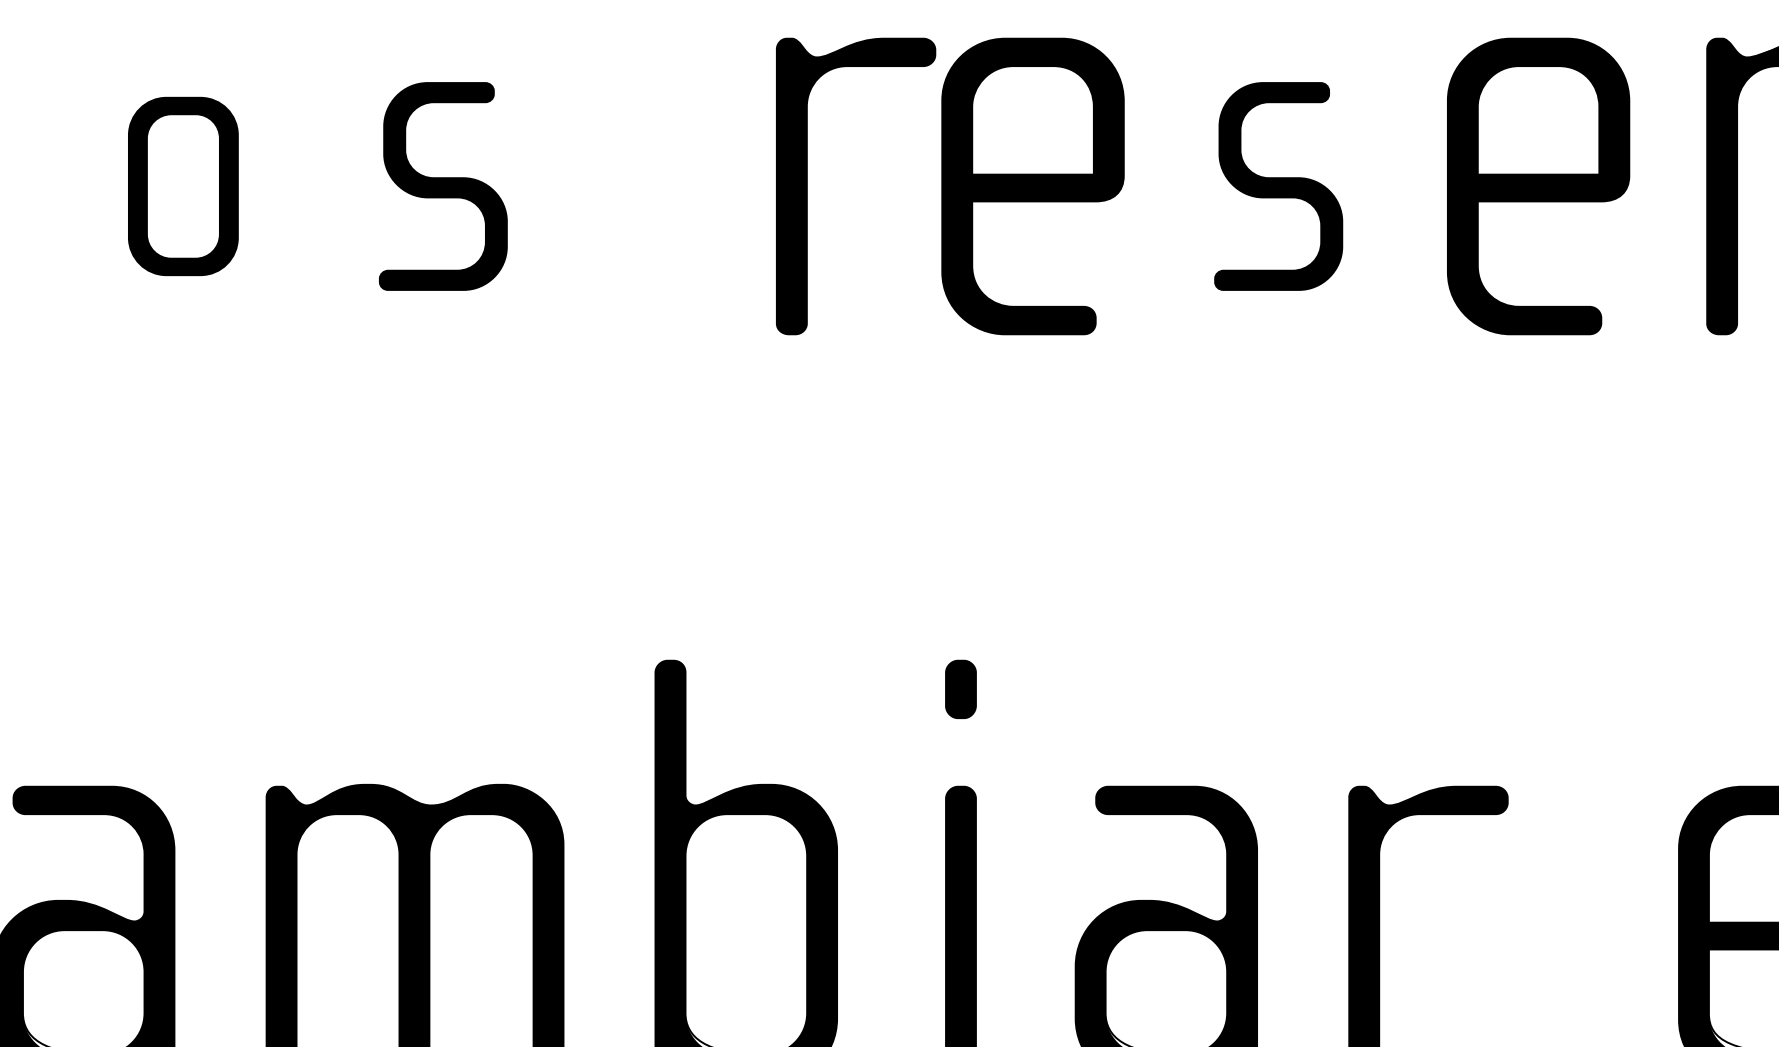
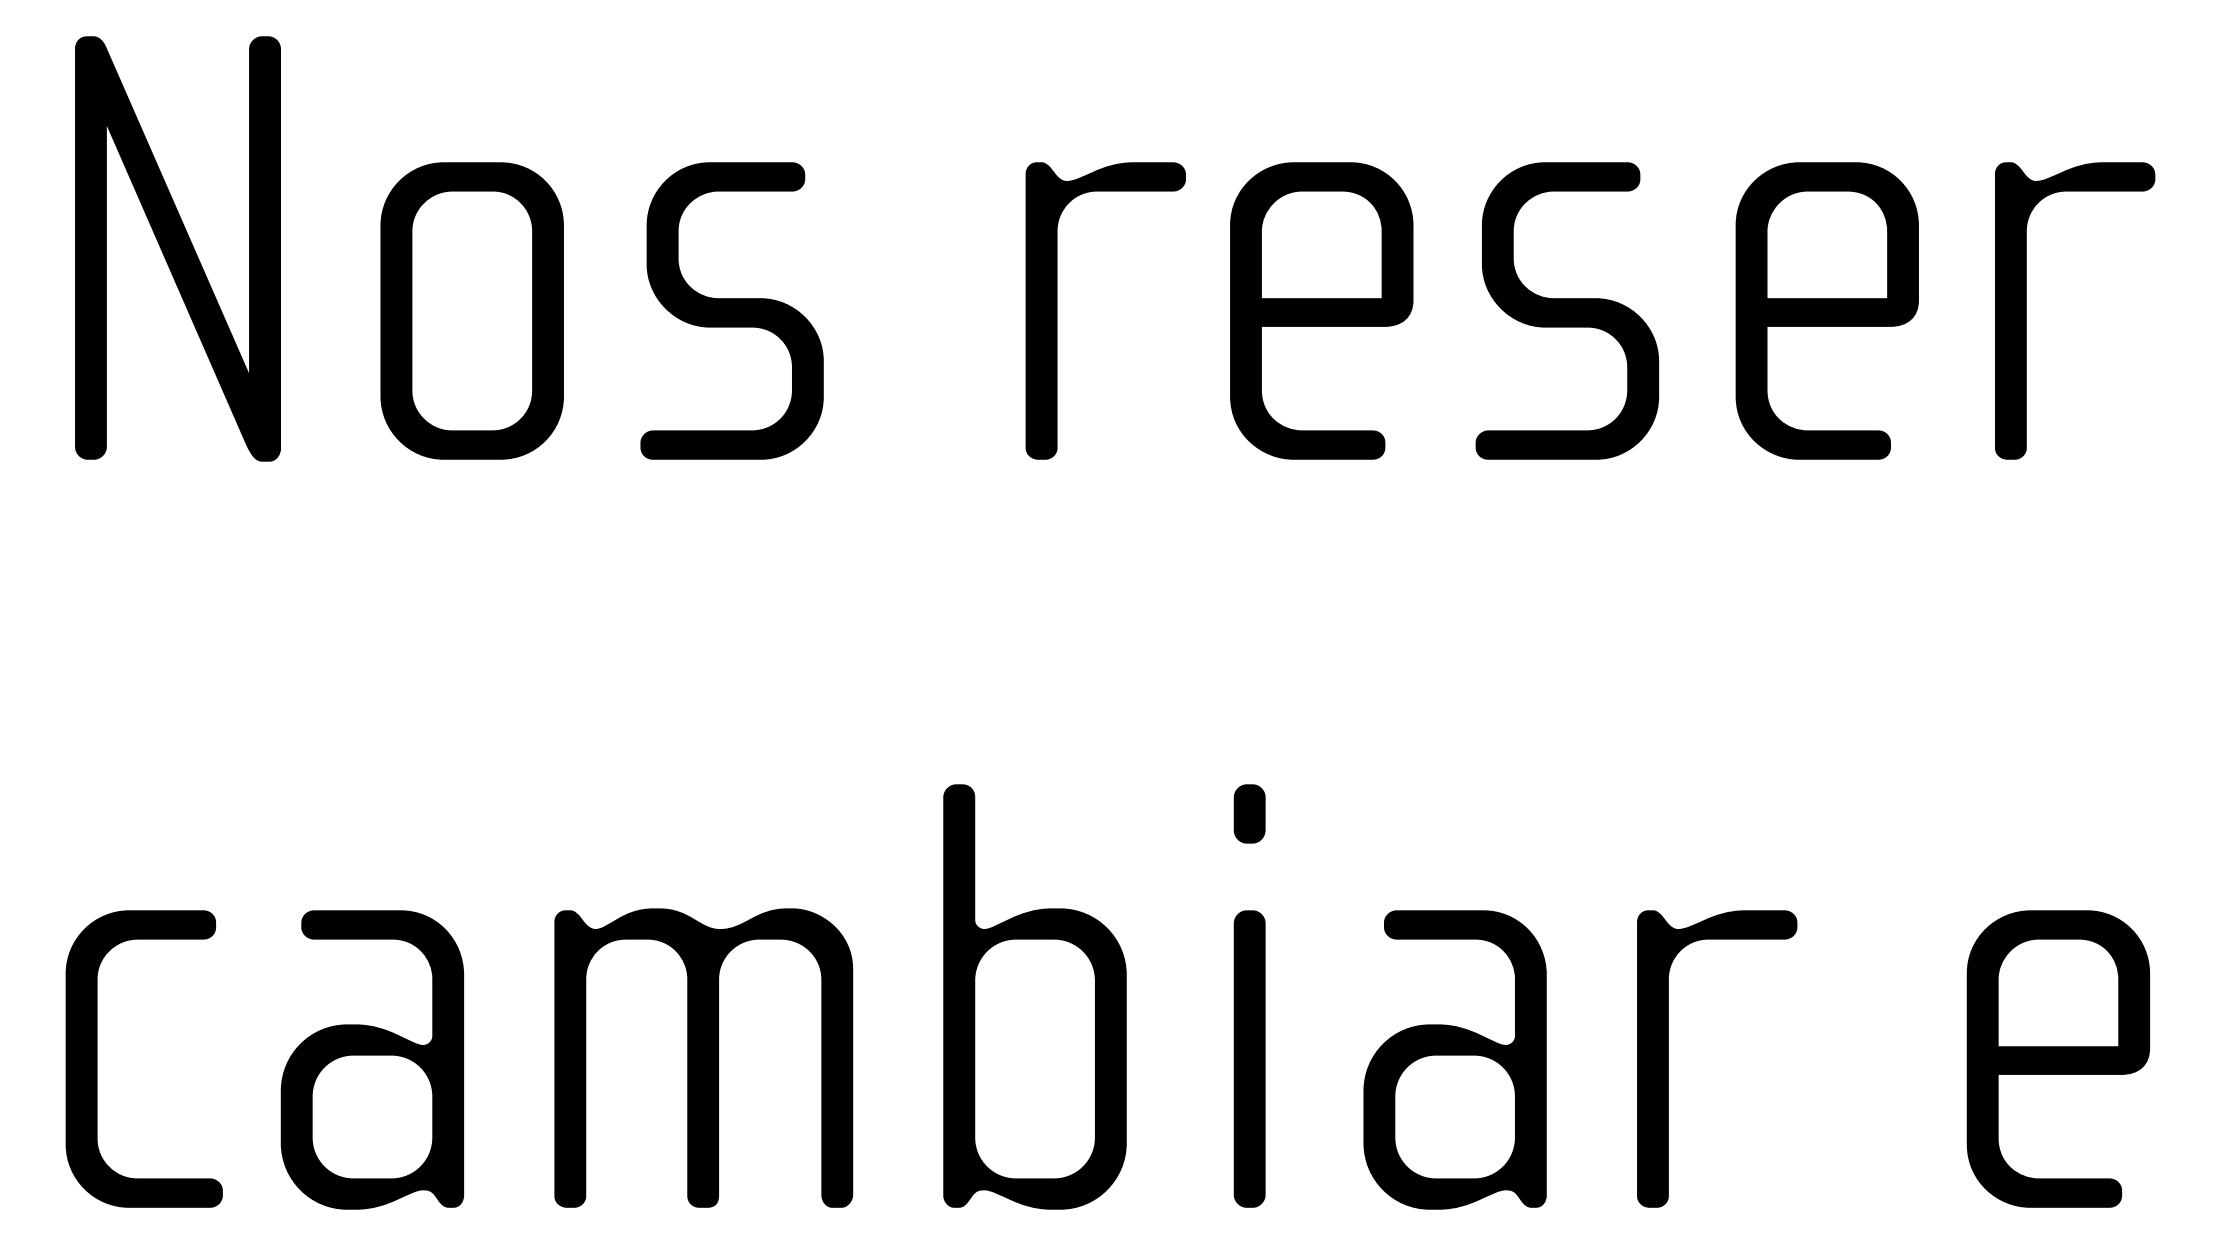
part: (182, 185) -> (471, 310), size x1.67
part: (442, 185) -> (731, 310), size x1.43
part: (807, 185) -> (1057, 310), moved
part: (1278, 185) -> (1567, 310), size x1.43

